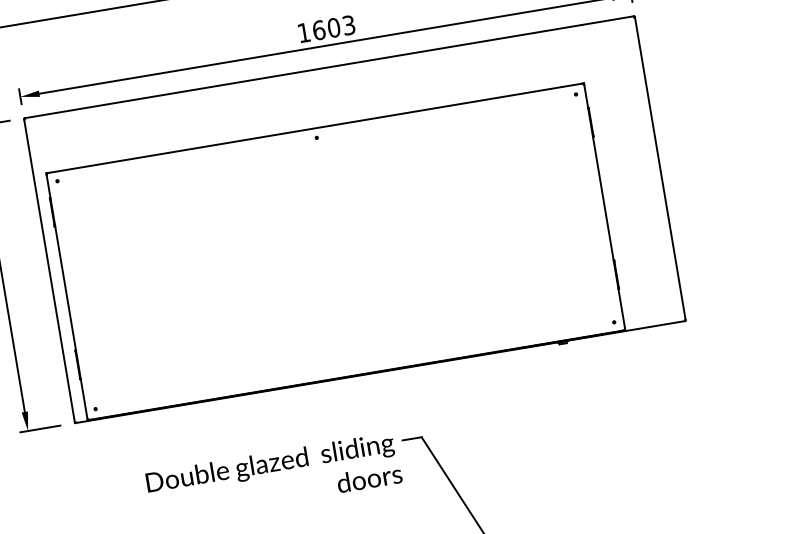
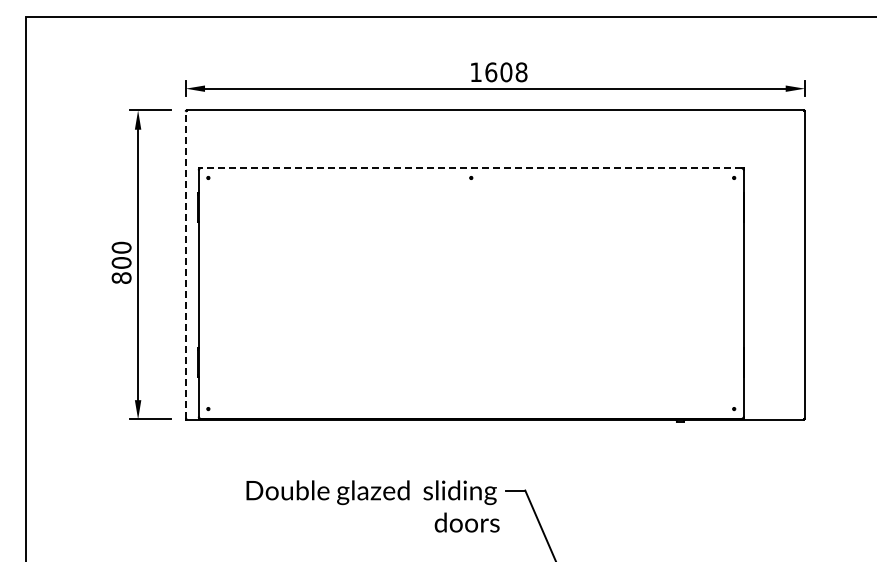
text: (348, 25) -> (521, 72), 1603 -> 1608
line: (315, 128) -> (471, 168), solid -> dashed
line: (49, 271) -> (185, 265), solid -> dashed

